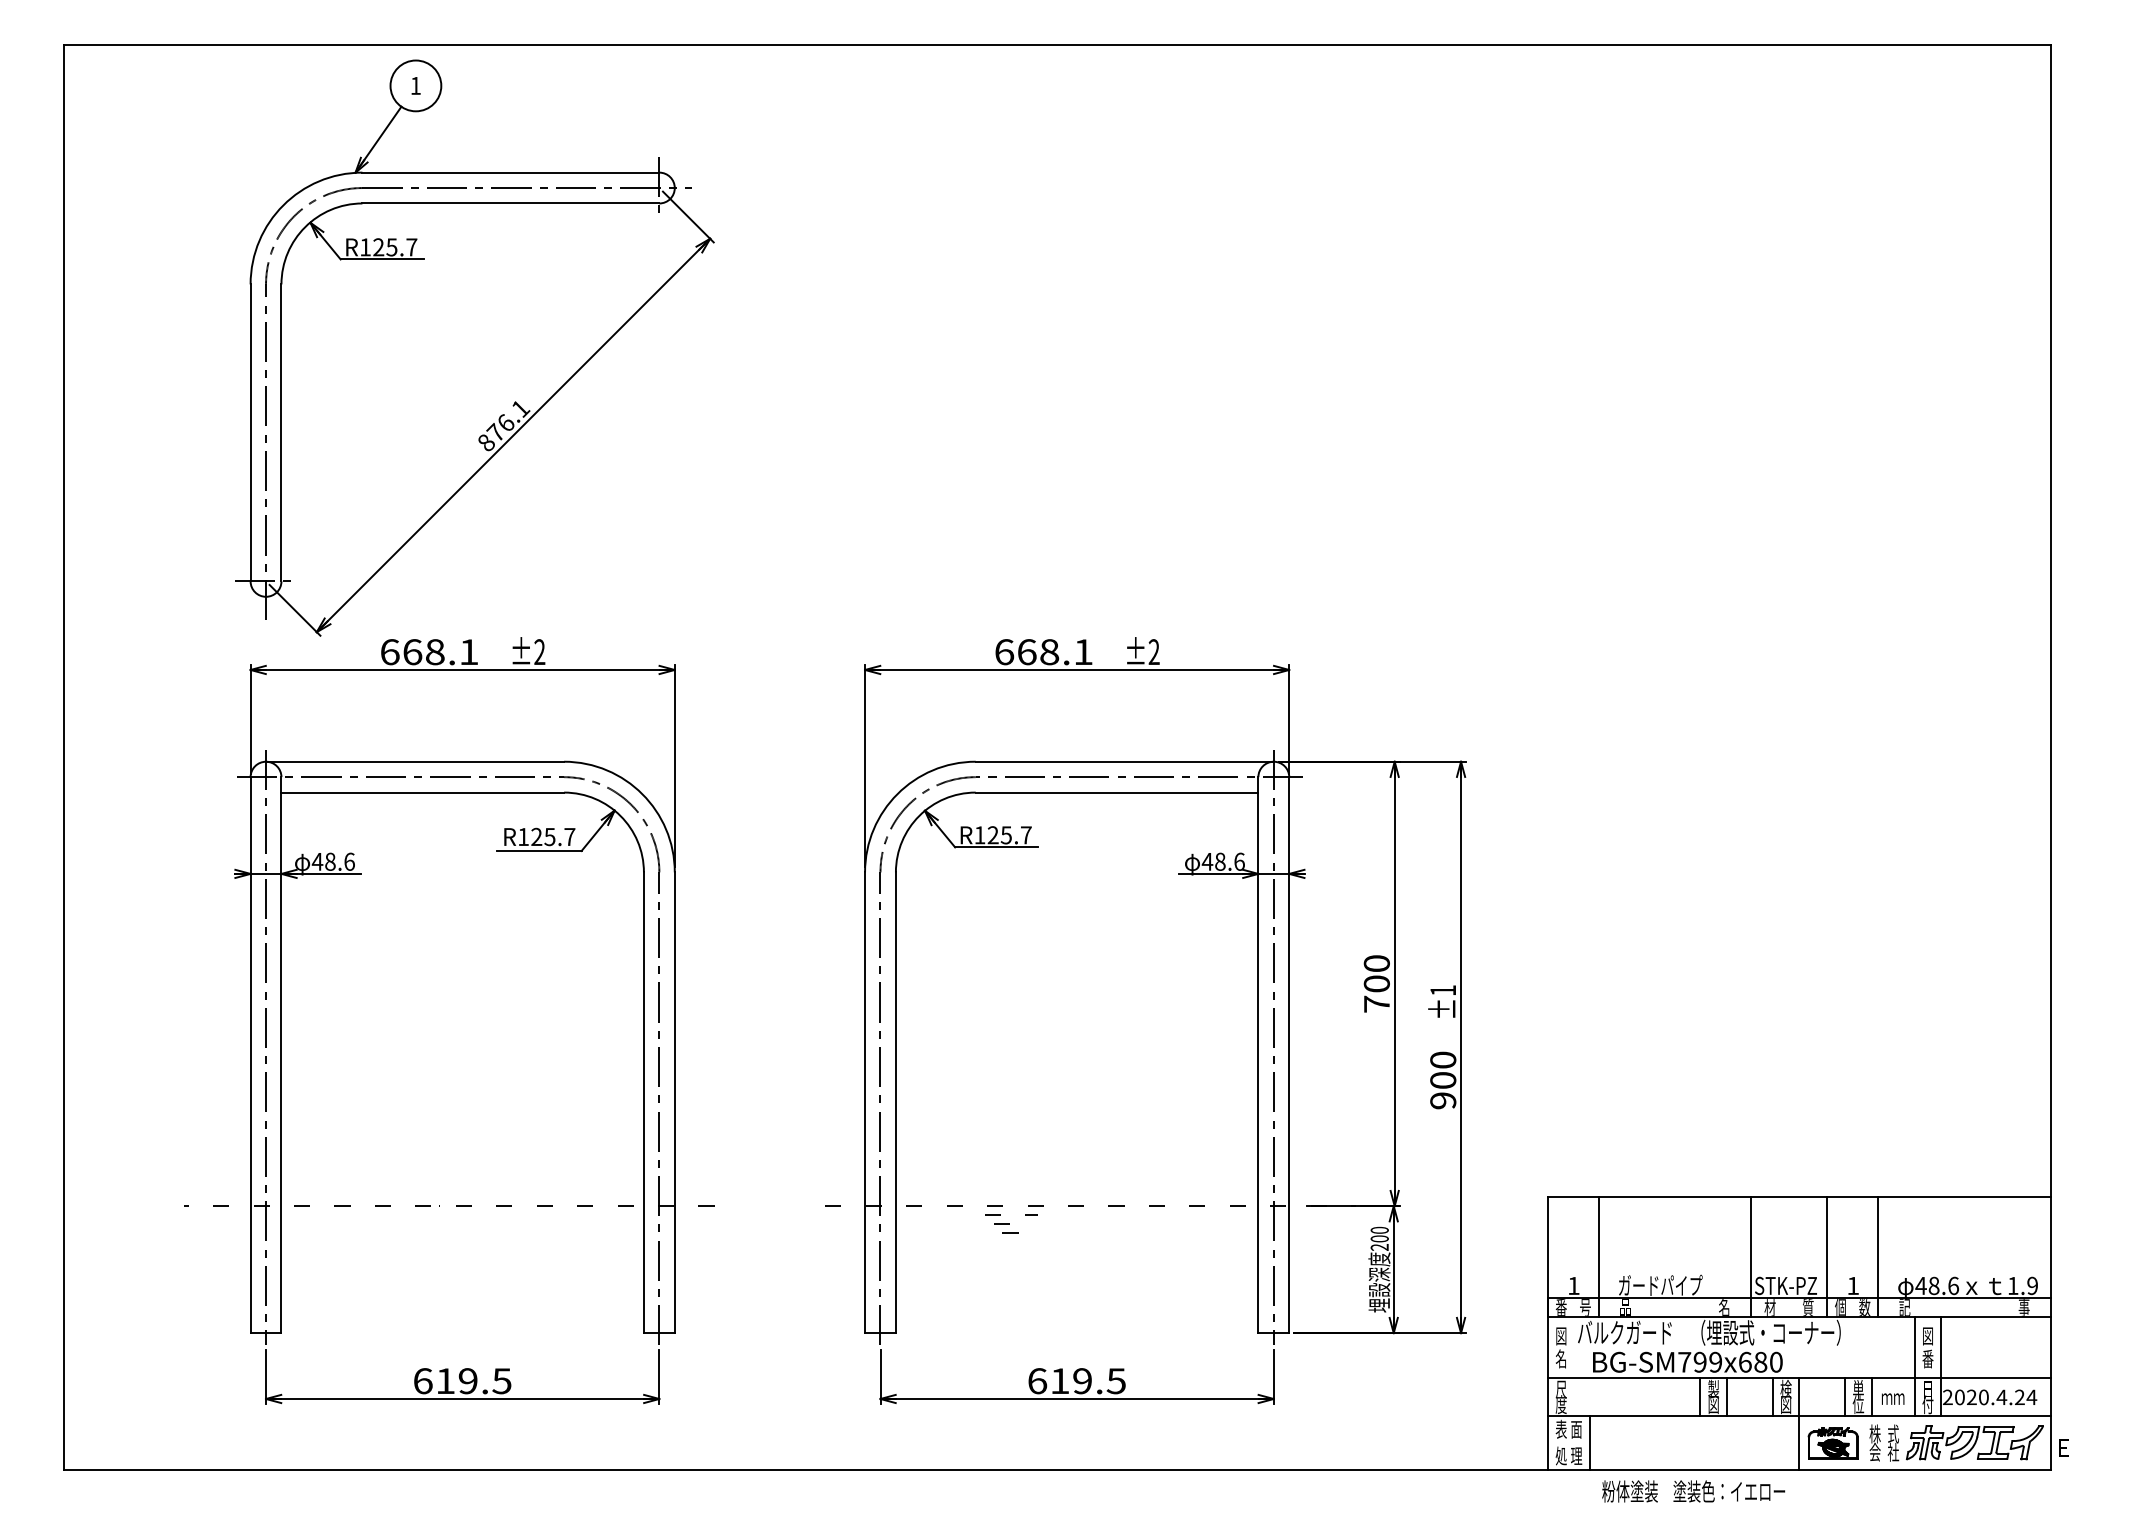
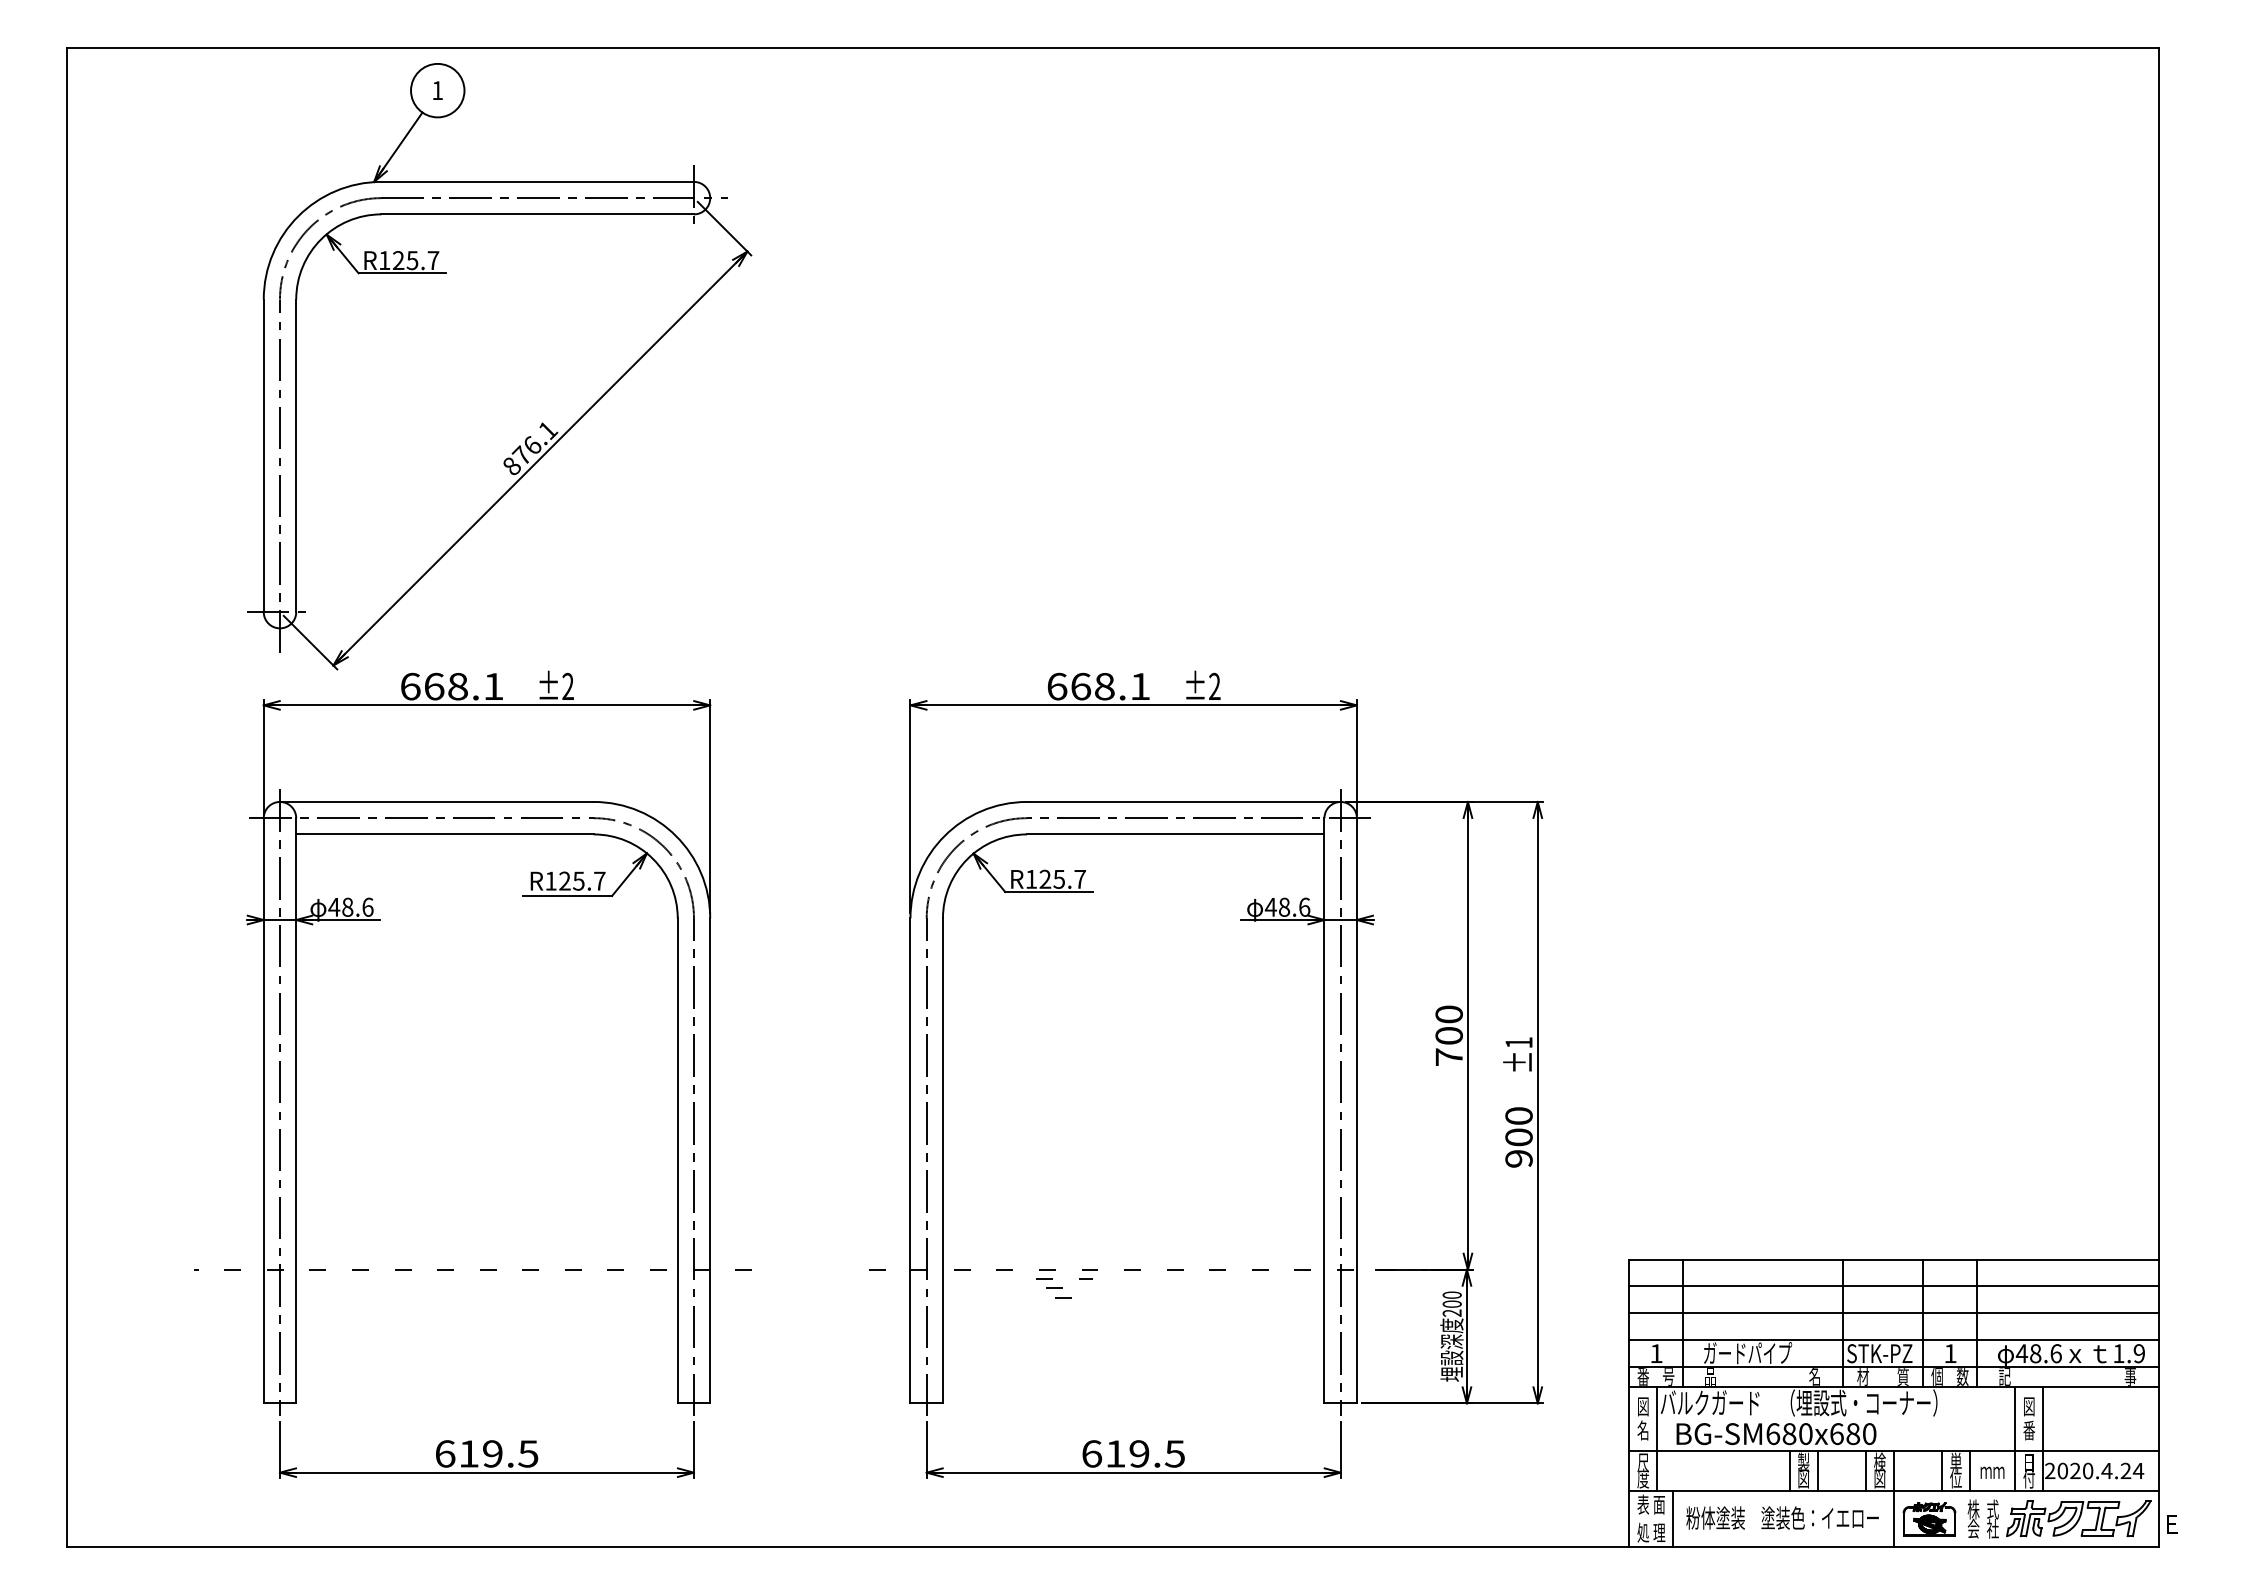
line: (1799, 1222) -> (1893, 1286), added
line: (1799, 1247) -> (1893, 1313), added
line: (1799, 1272) -> (1893, 1339), added
text: (1700, 1362) -> (1789, 1434), BG-SM799x680 -> BG-SM680x680
line: (1574, 1366) -> (1657, 1438), added
text: (1693, 1490) -> (1782, 1517), moved

